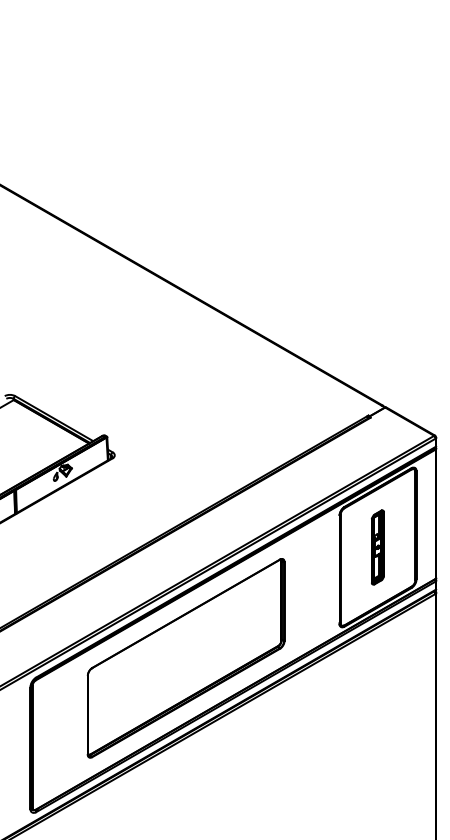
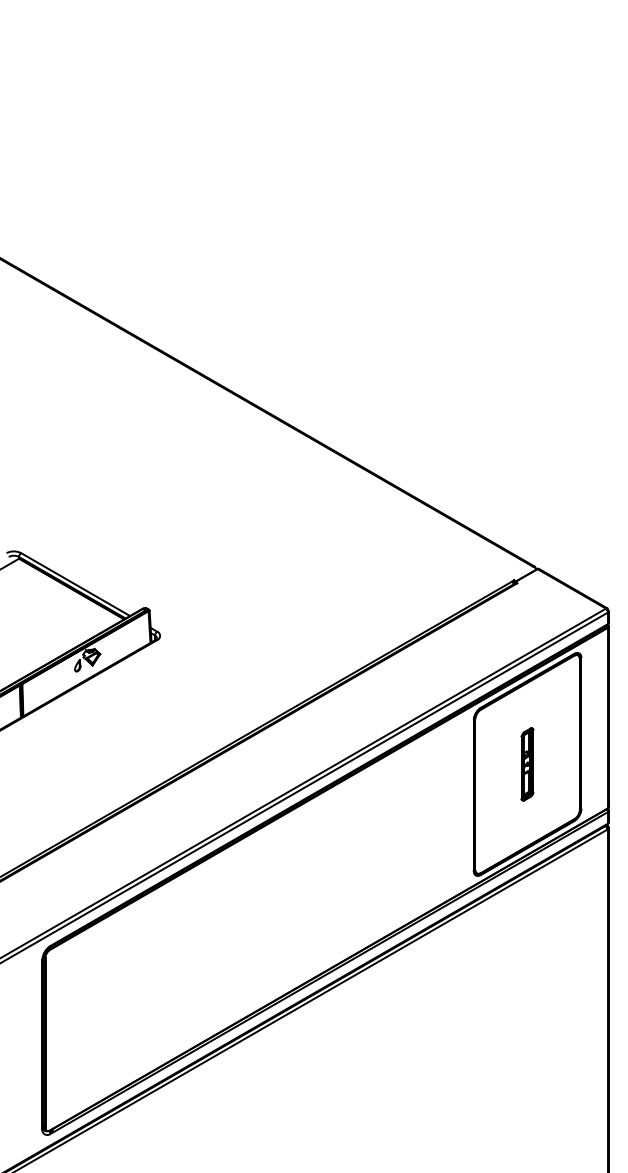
part: (377, 547) -> (526, 764), size x0.7
part: (185, 658) -> (258, 919), removed

